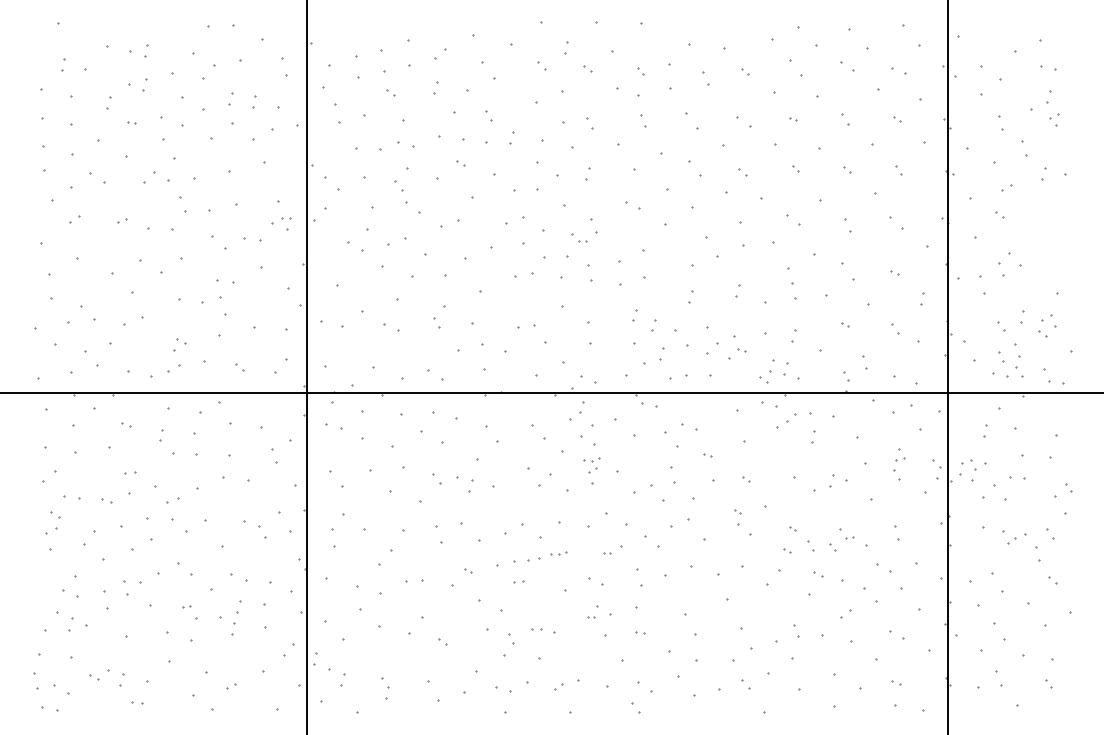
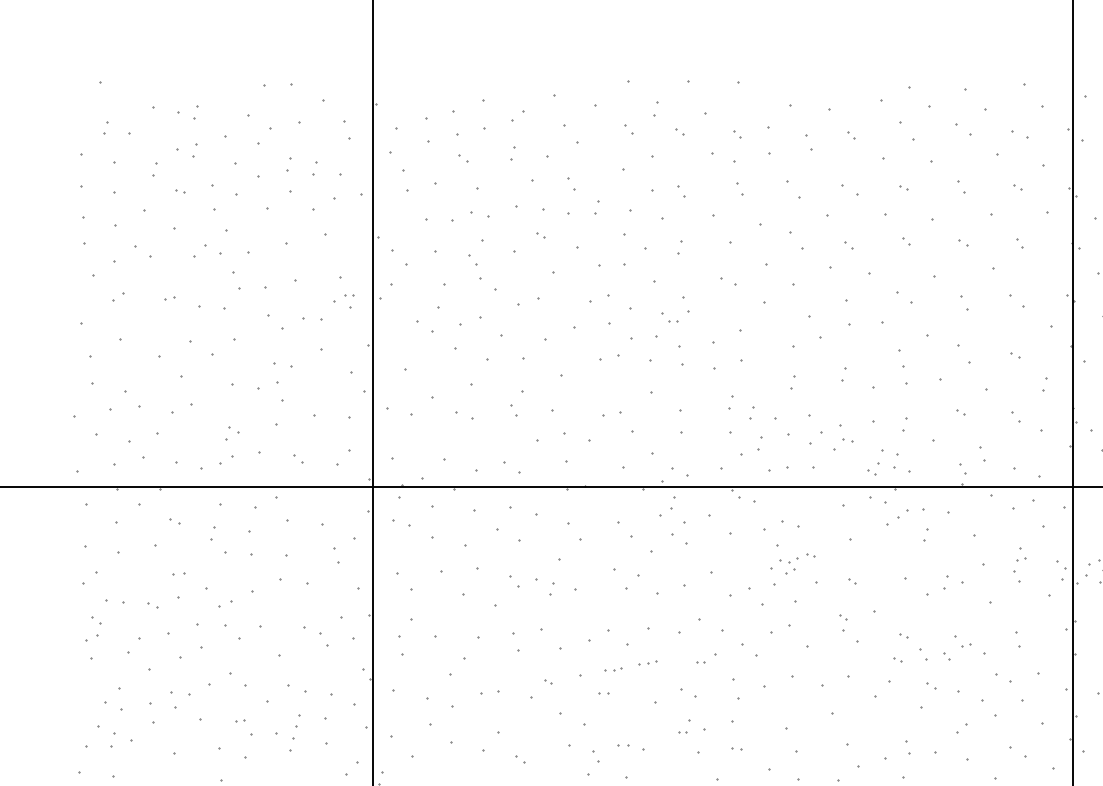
part: (591, 465) -> (788, 566), moved
part: (527, 559) -> (613, 669), size x0.62

